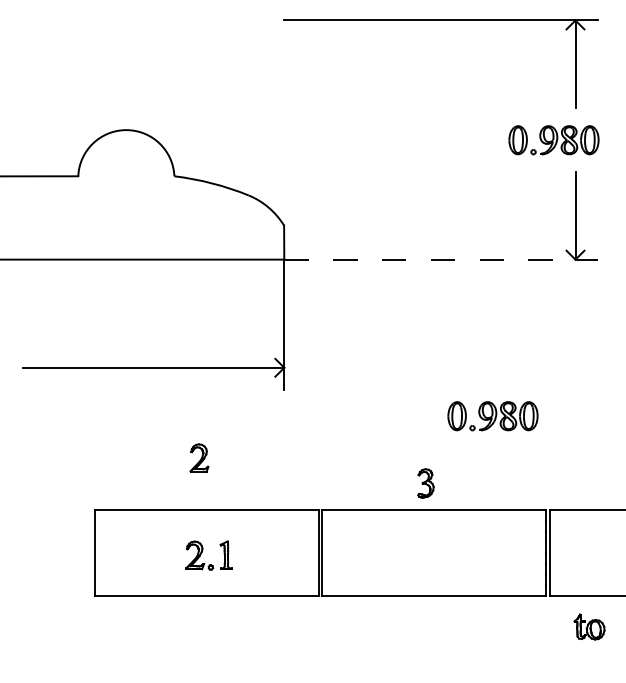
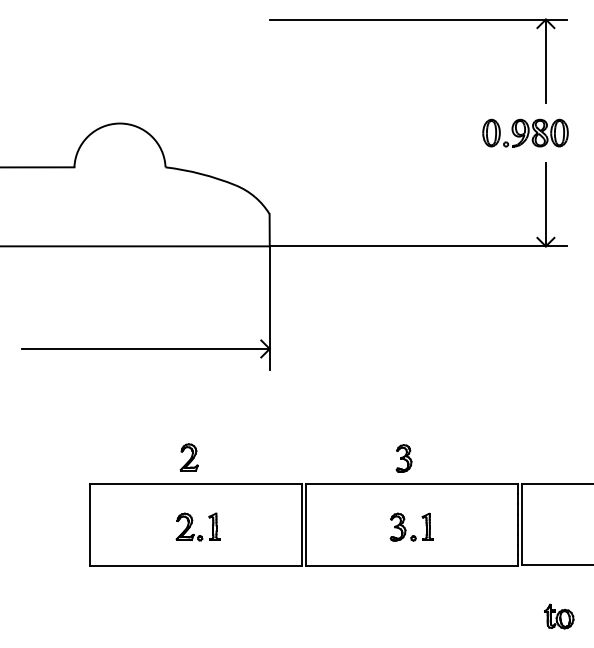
line: (441, 259) -> (418, 246), dashed -> solid
part: (492, 416) -> (467, 395), removed
part: (199, 457) -> (189, 456), moved
part: (433, 555) -> (411, 526), added
part: (589, 626) -> (559, 616), moved

